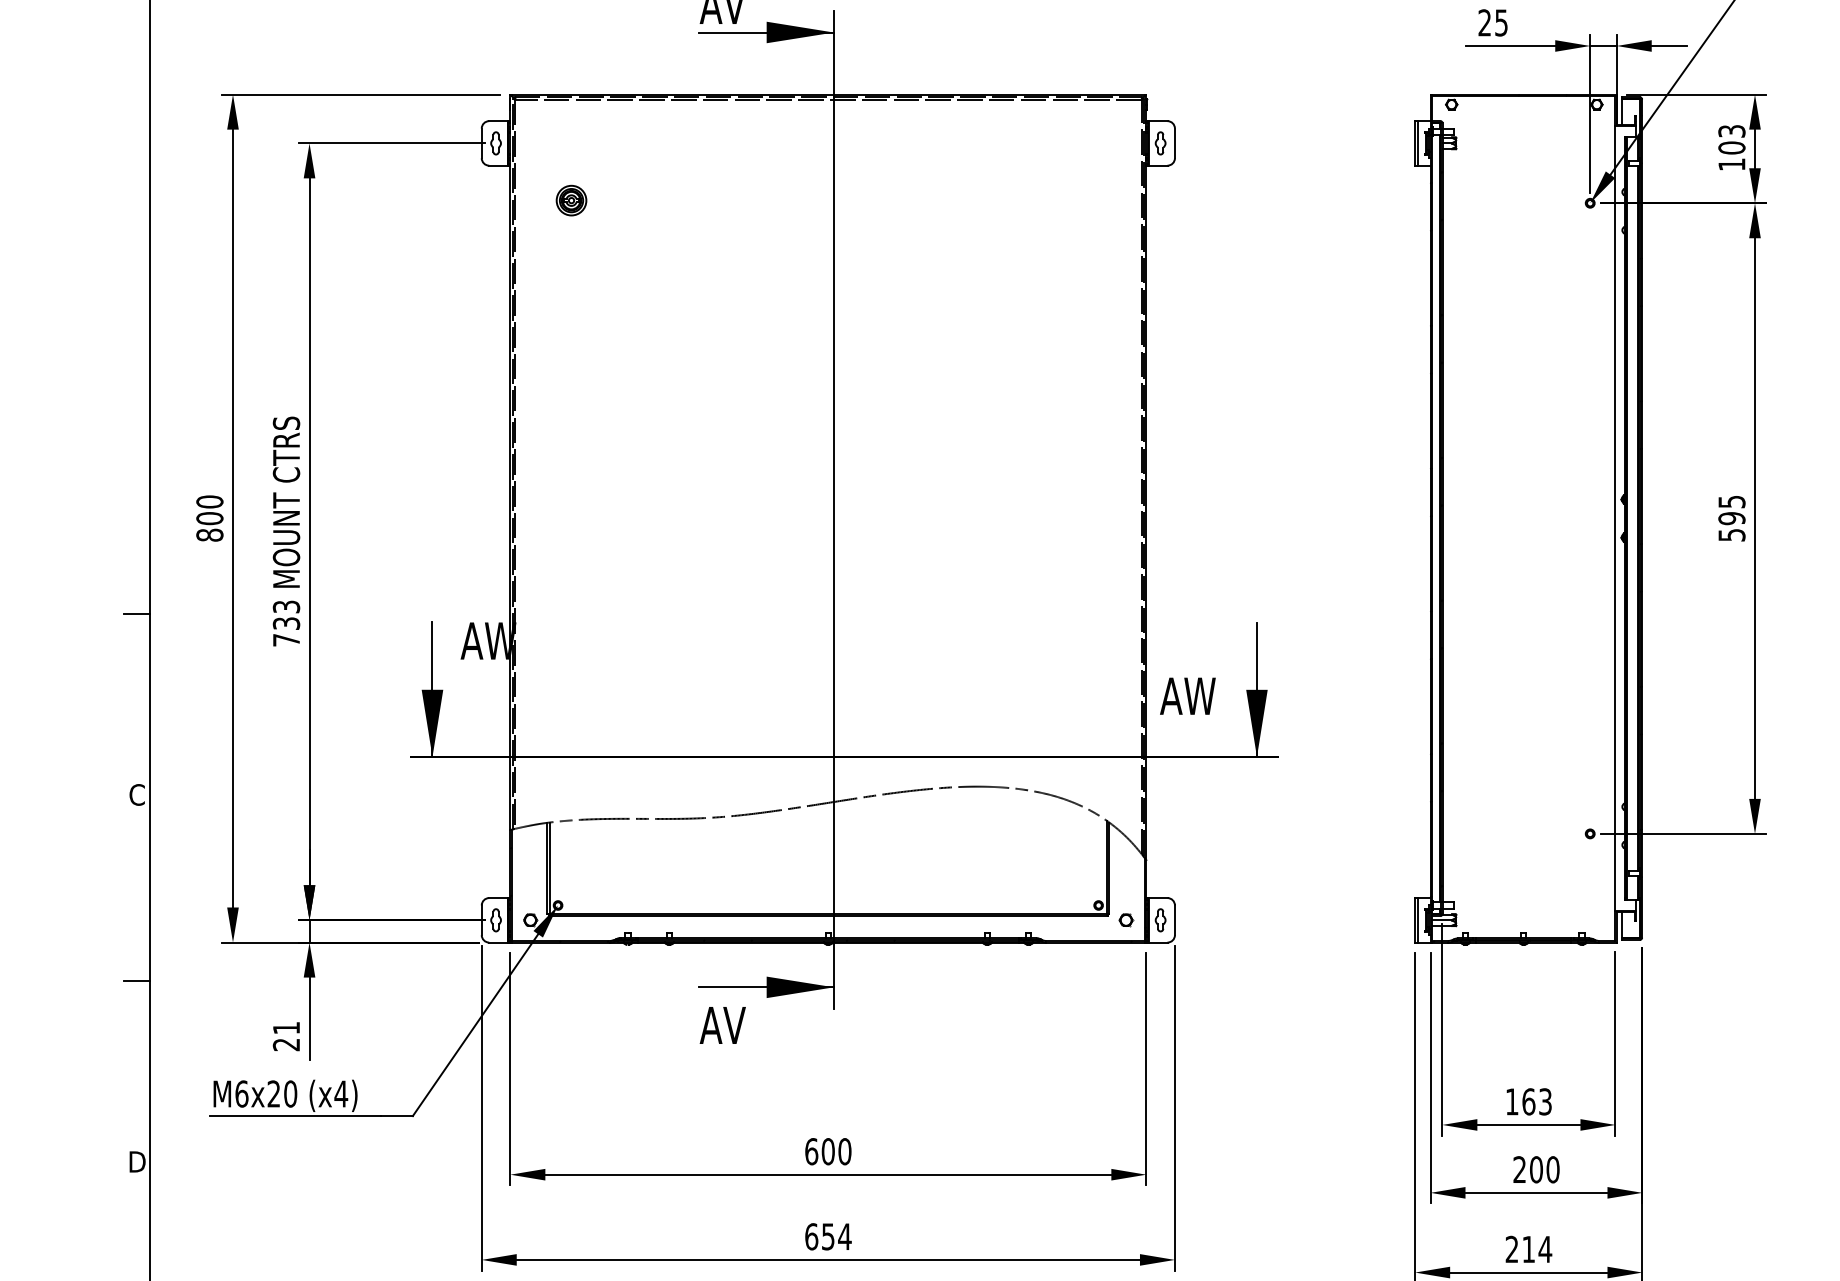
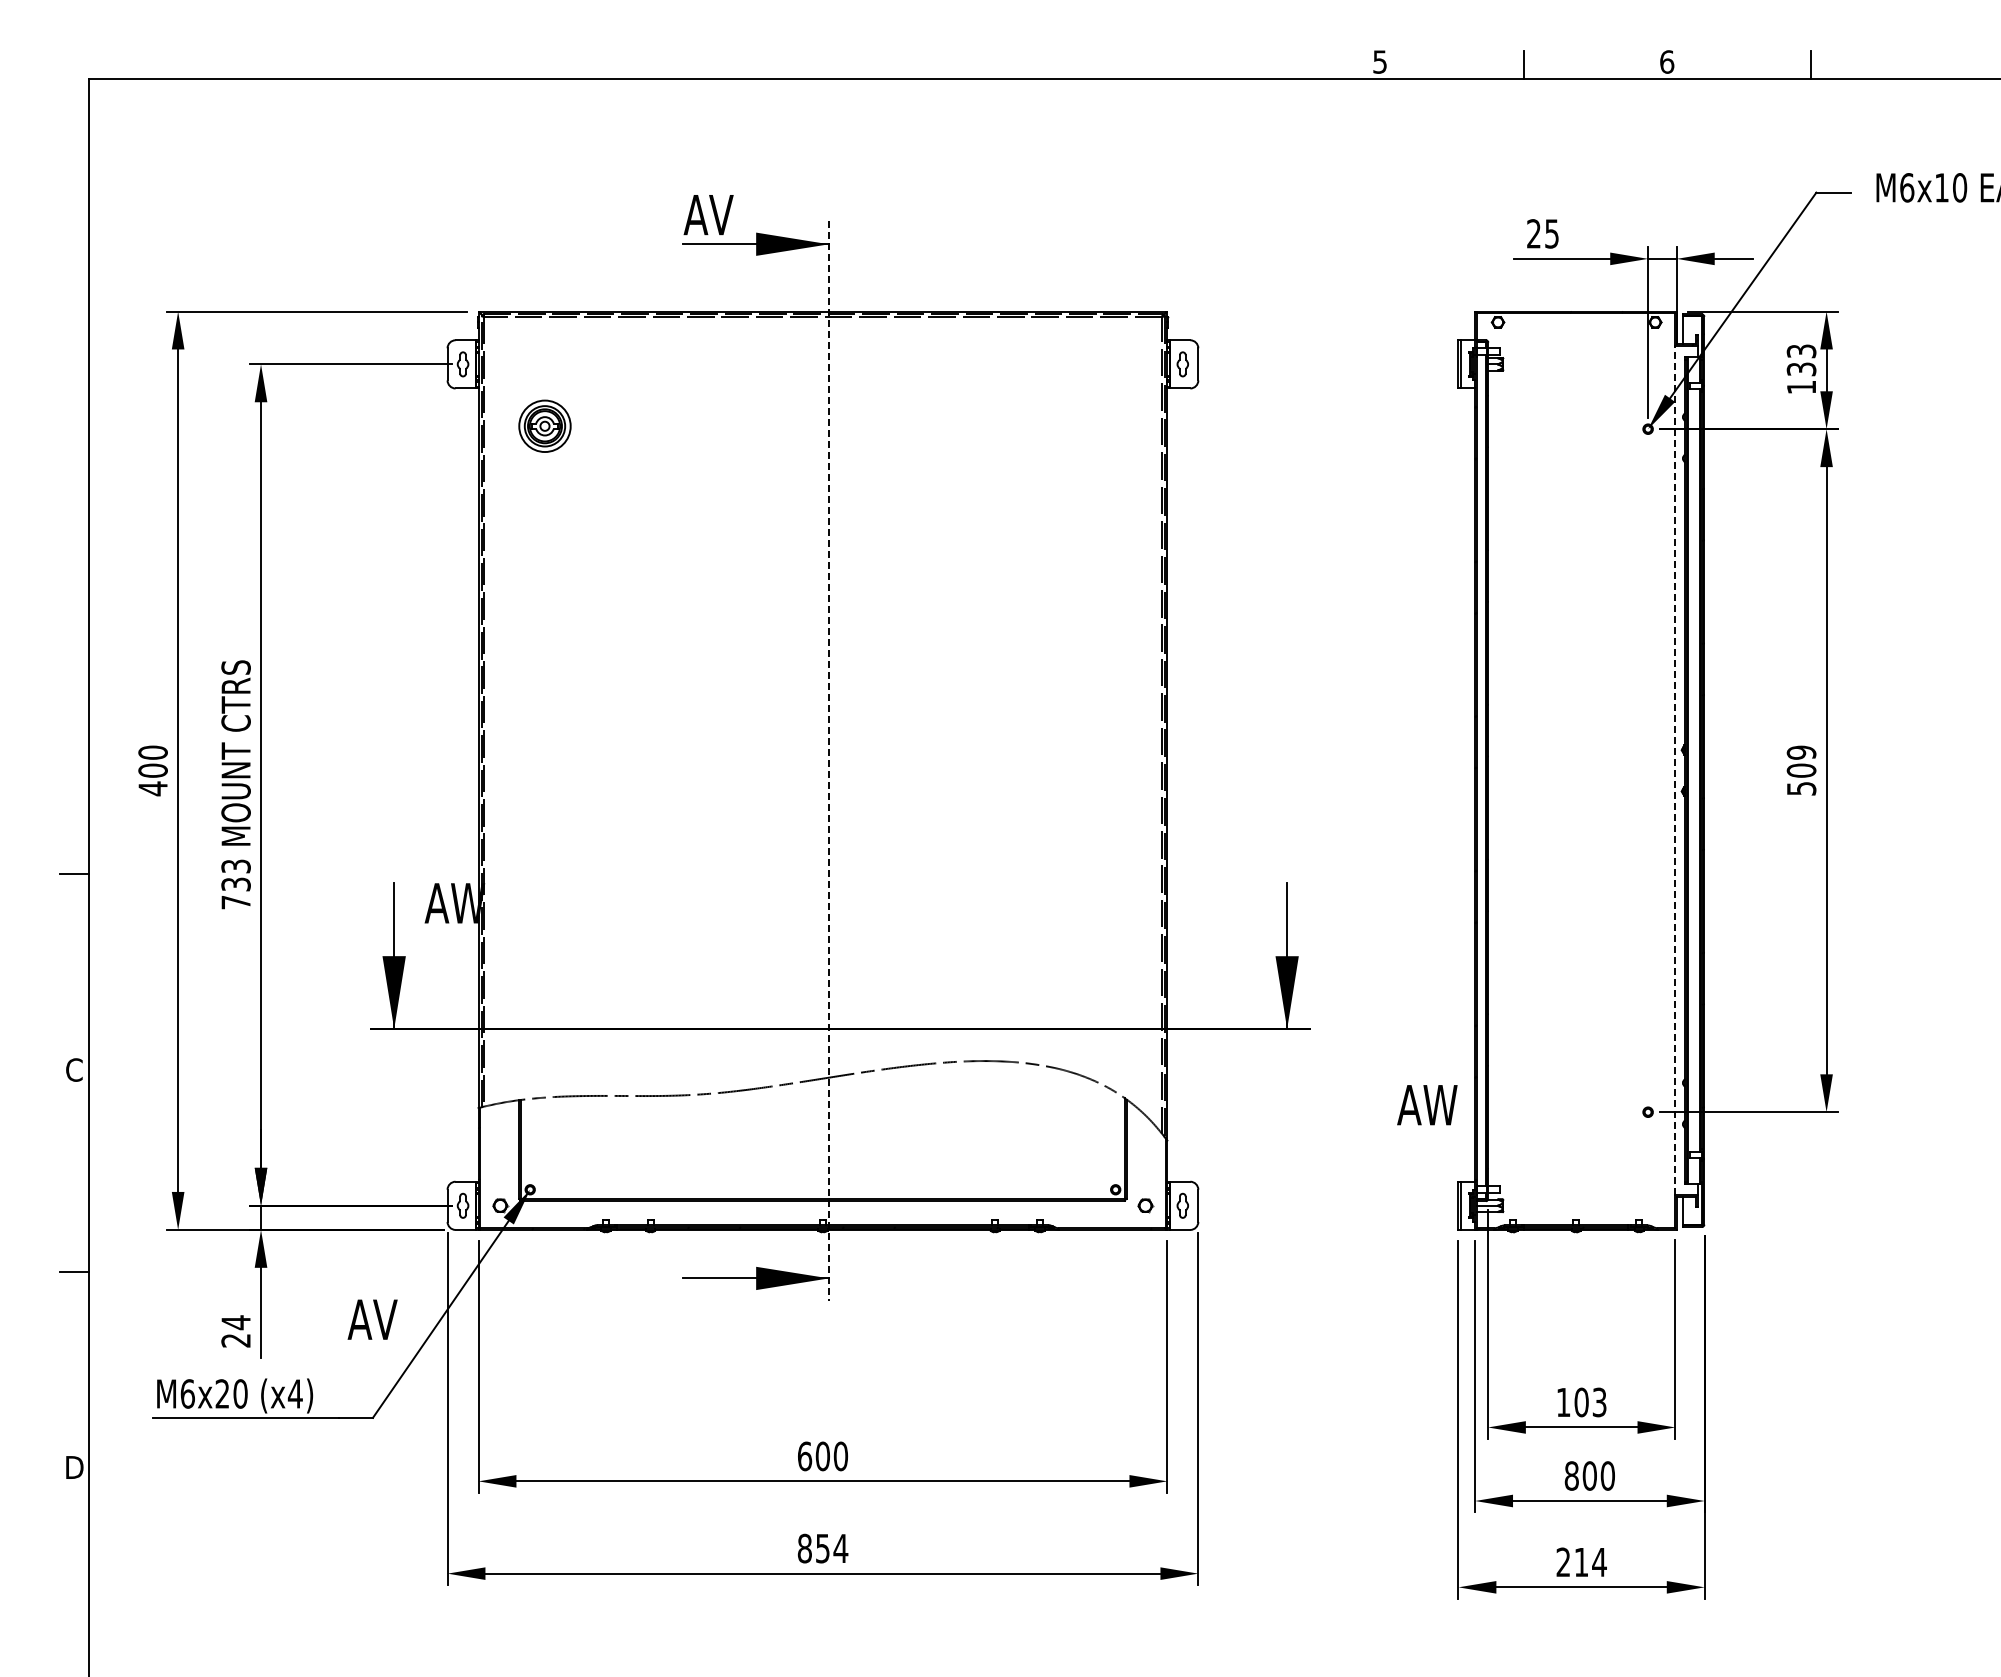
text: (1731, 148) -> (1801, 369), 103 -> 133
part: (571, 200) -> (544, 426), size x1.6
line: (834, 510) -> (829, 761), solid -> dashed
text: (1731, 510) -> (1801, 761), 595 -> 509
line: (1615, 518) -> (1675, 770), solid -> dashed
text: (209, 534) -> (152, 788), 800 -> 400
text: (1188, 696) -> (1427, 1105), moved
text: (722, 1025) -> (372, 1319), moved
text: (285, 1028) -> (235, 1322), 21 -> 24
text: (1528, 1101) -> (1581, 1402), 163 -> 103
text: (1519, 1169) -> (1571, 1475), 200 -> 800
text: (811, 1236) -> (804, 1548), 654 -> 854

